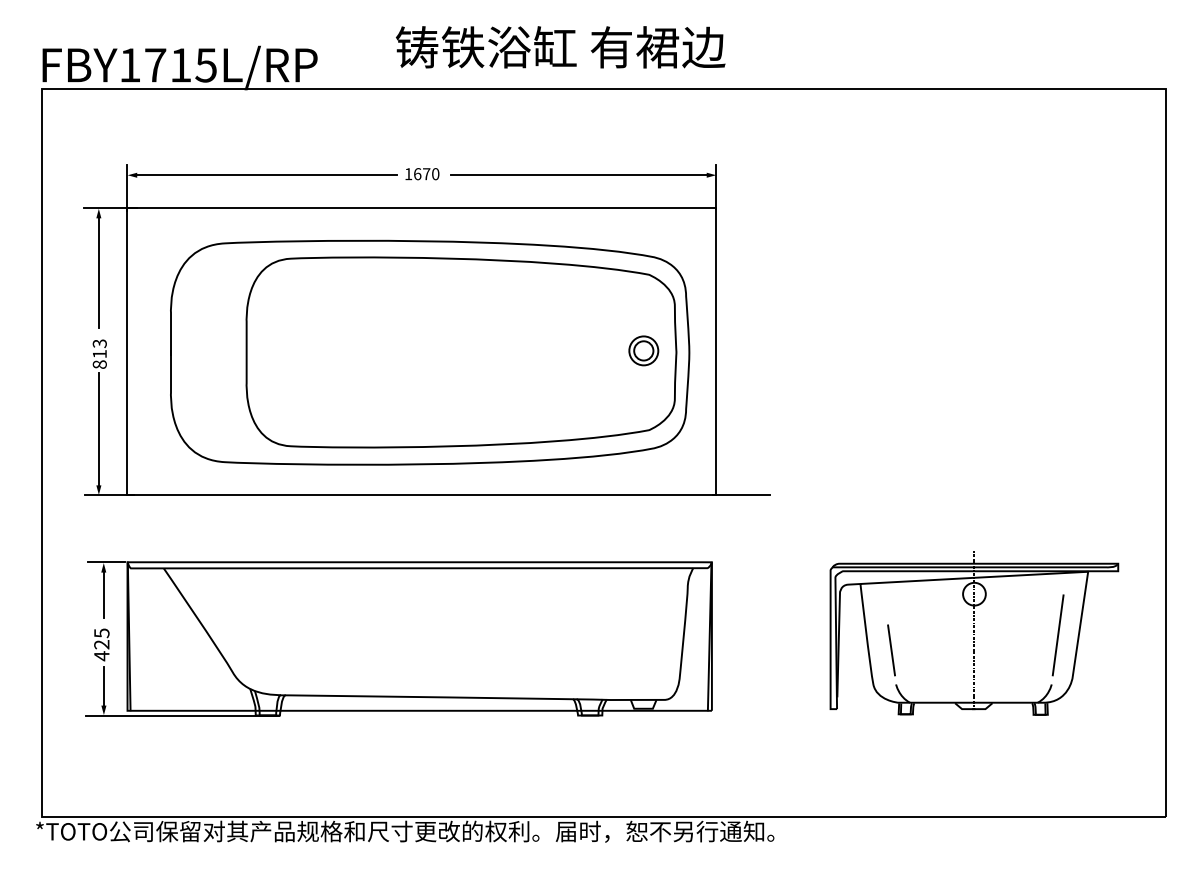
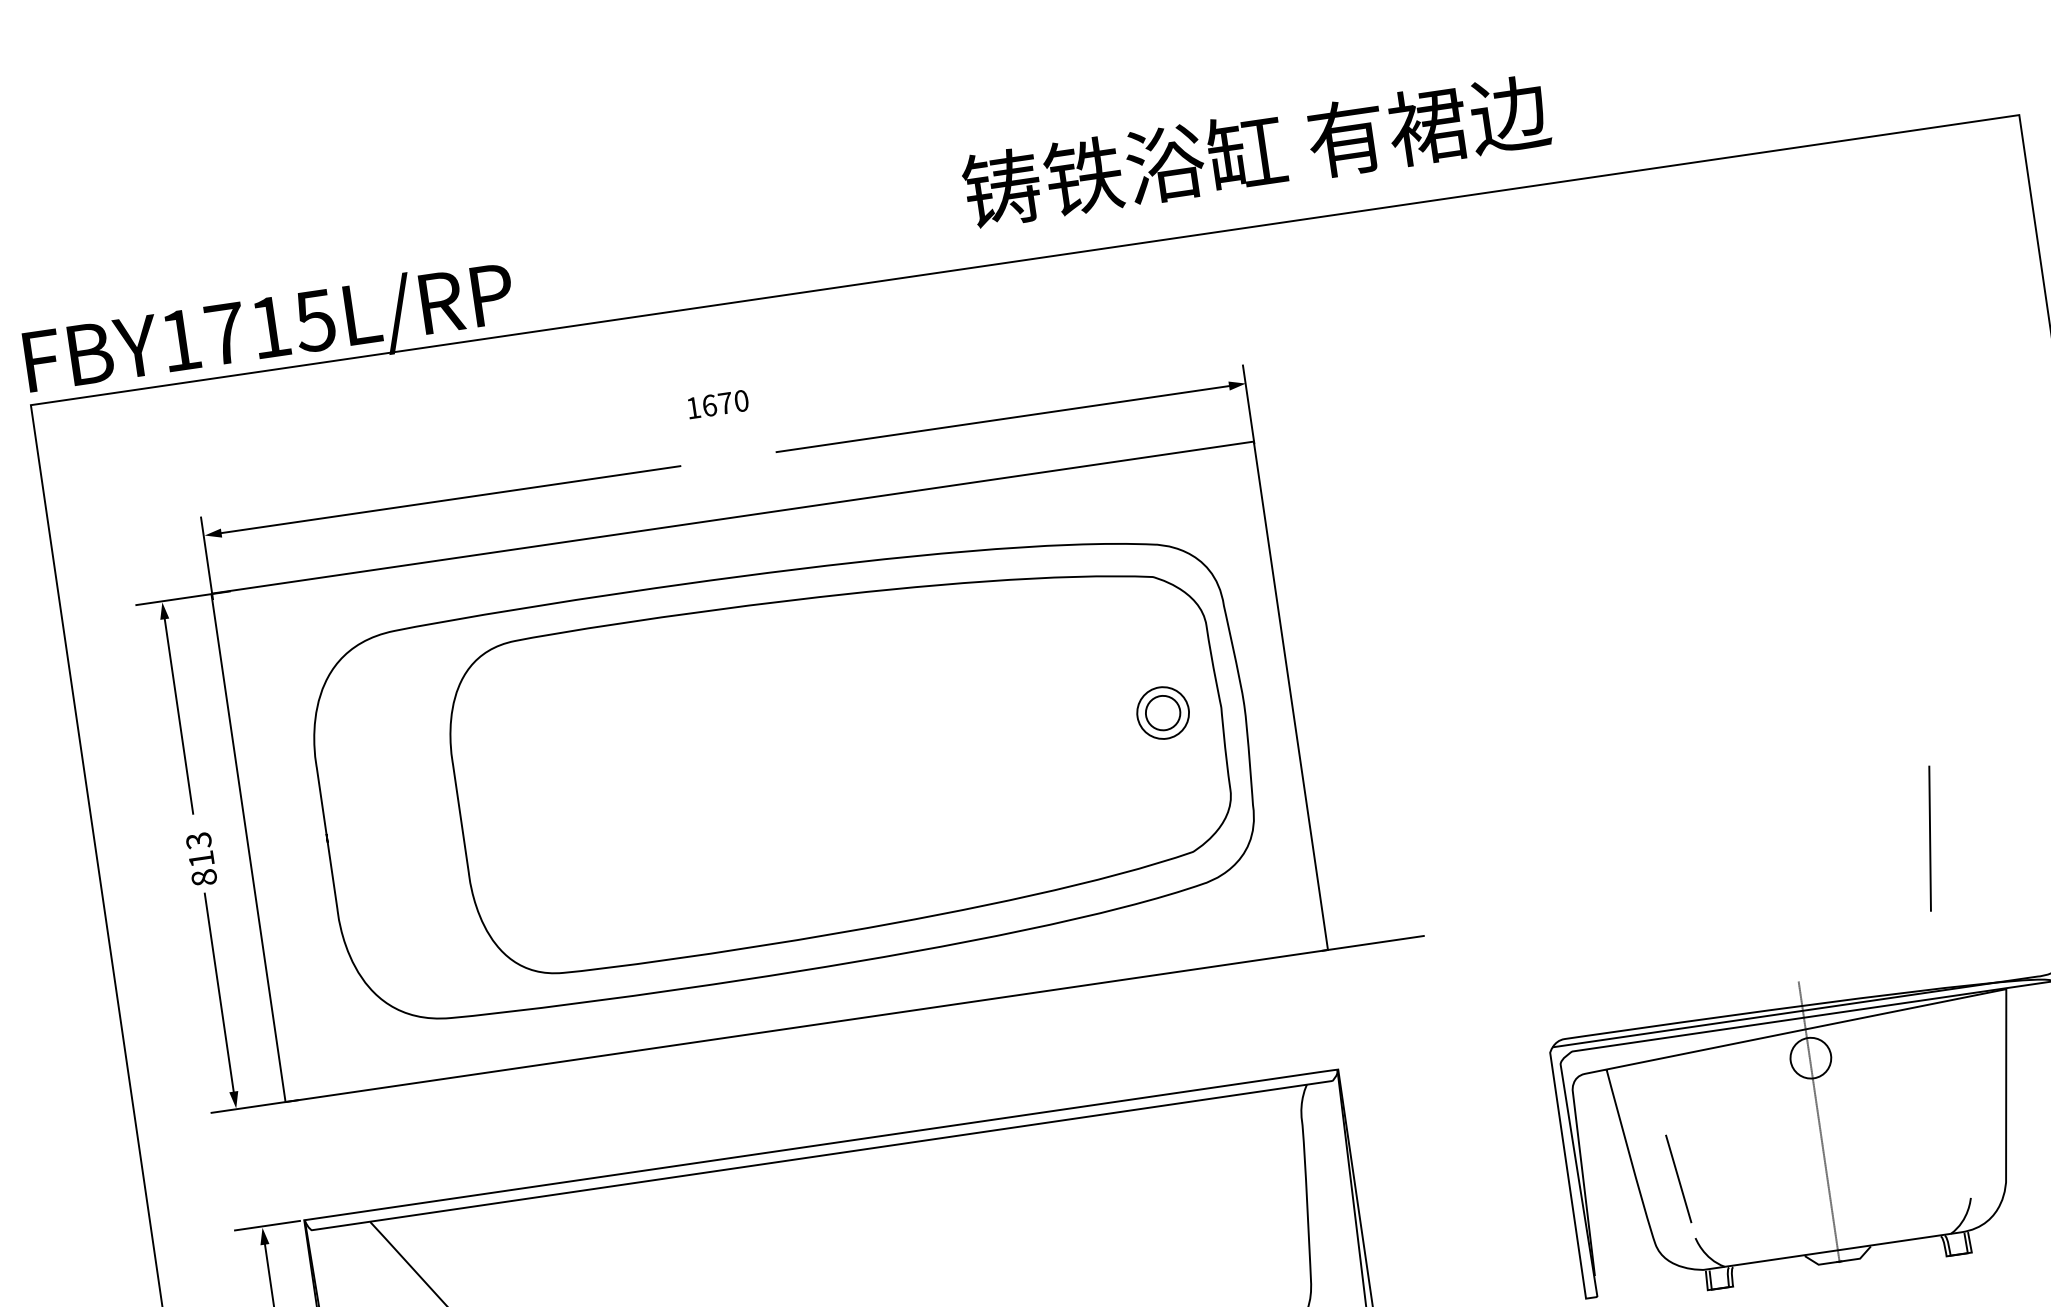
text: (560, 47) -> (1255, 151), moved
text: (422, 174) -> (718, 405), moved
line: (1057, 635) -> (1928, 839), moved

